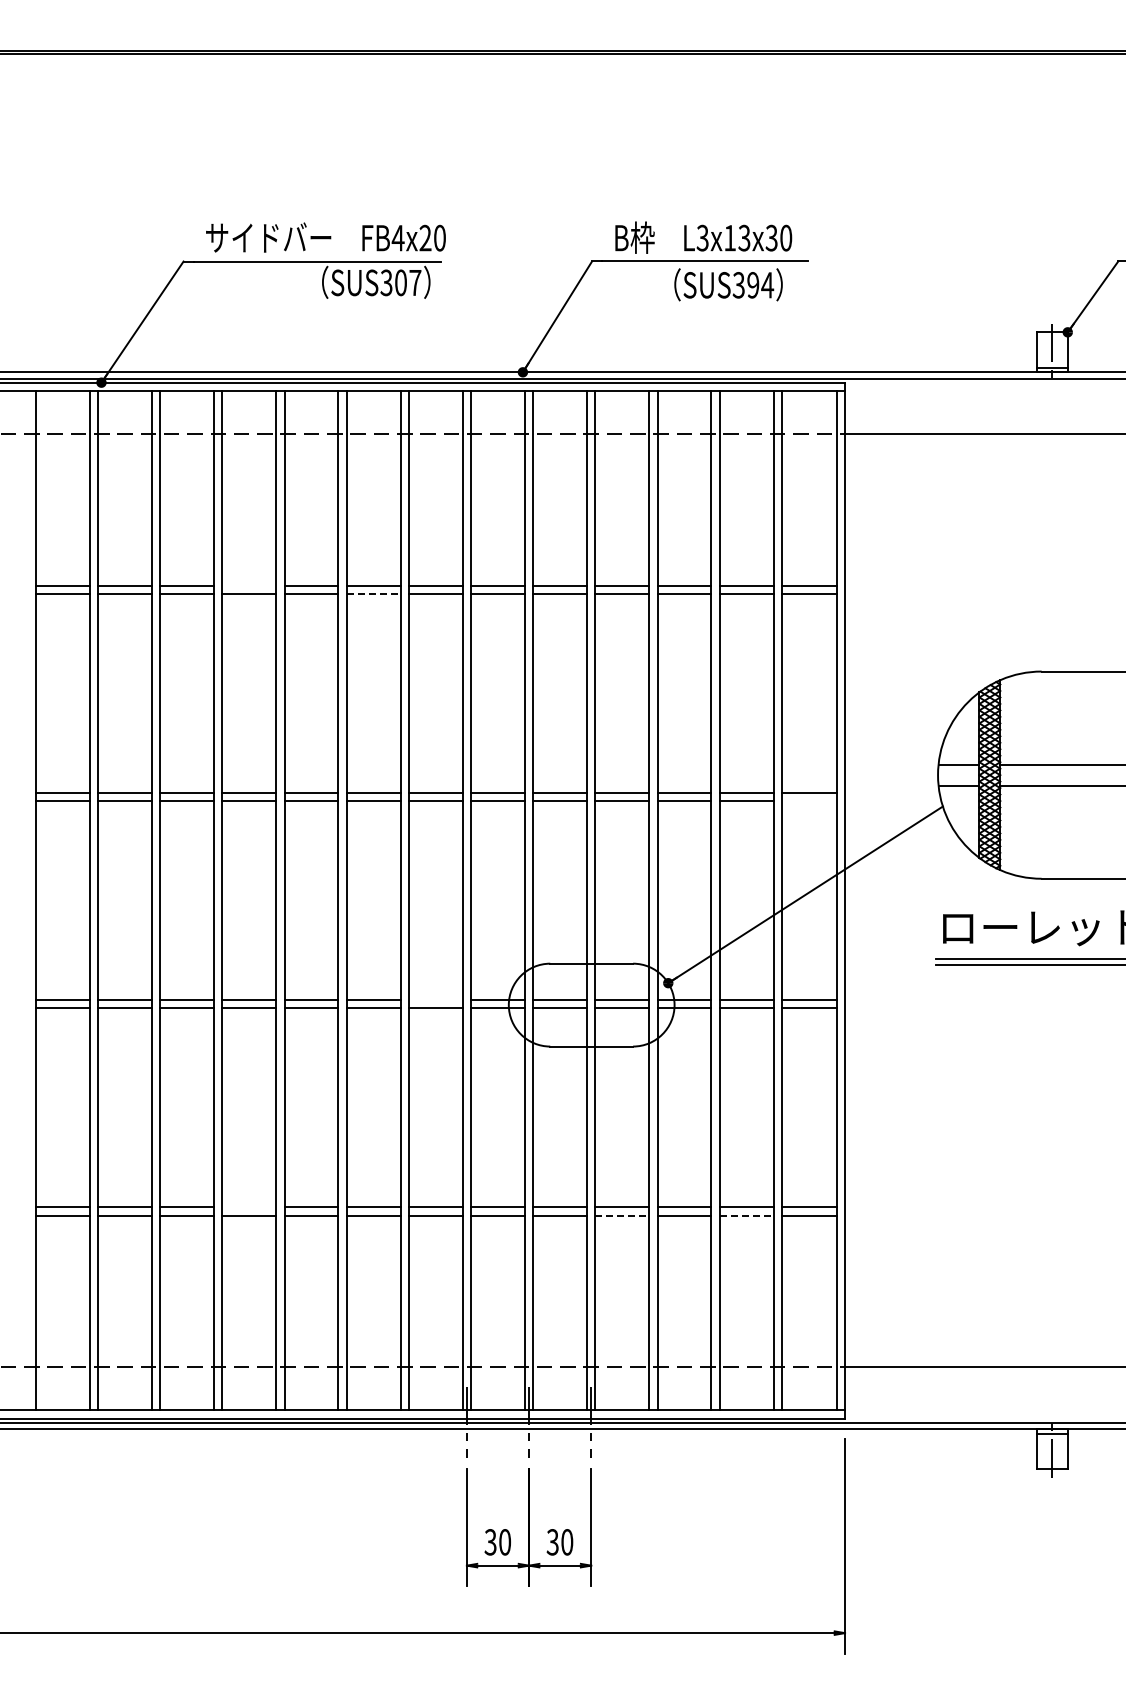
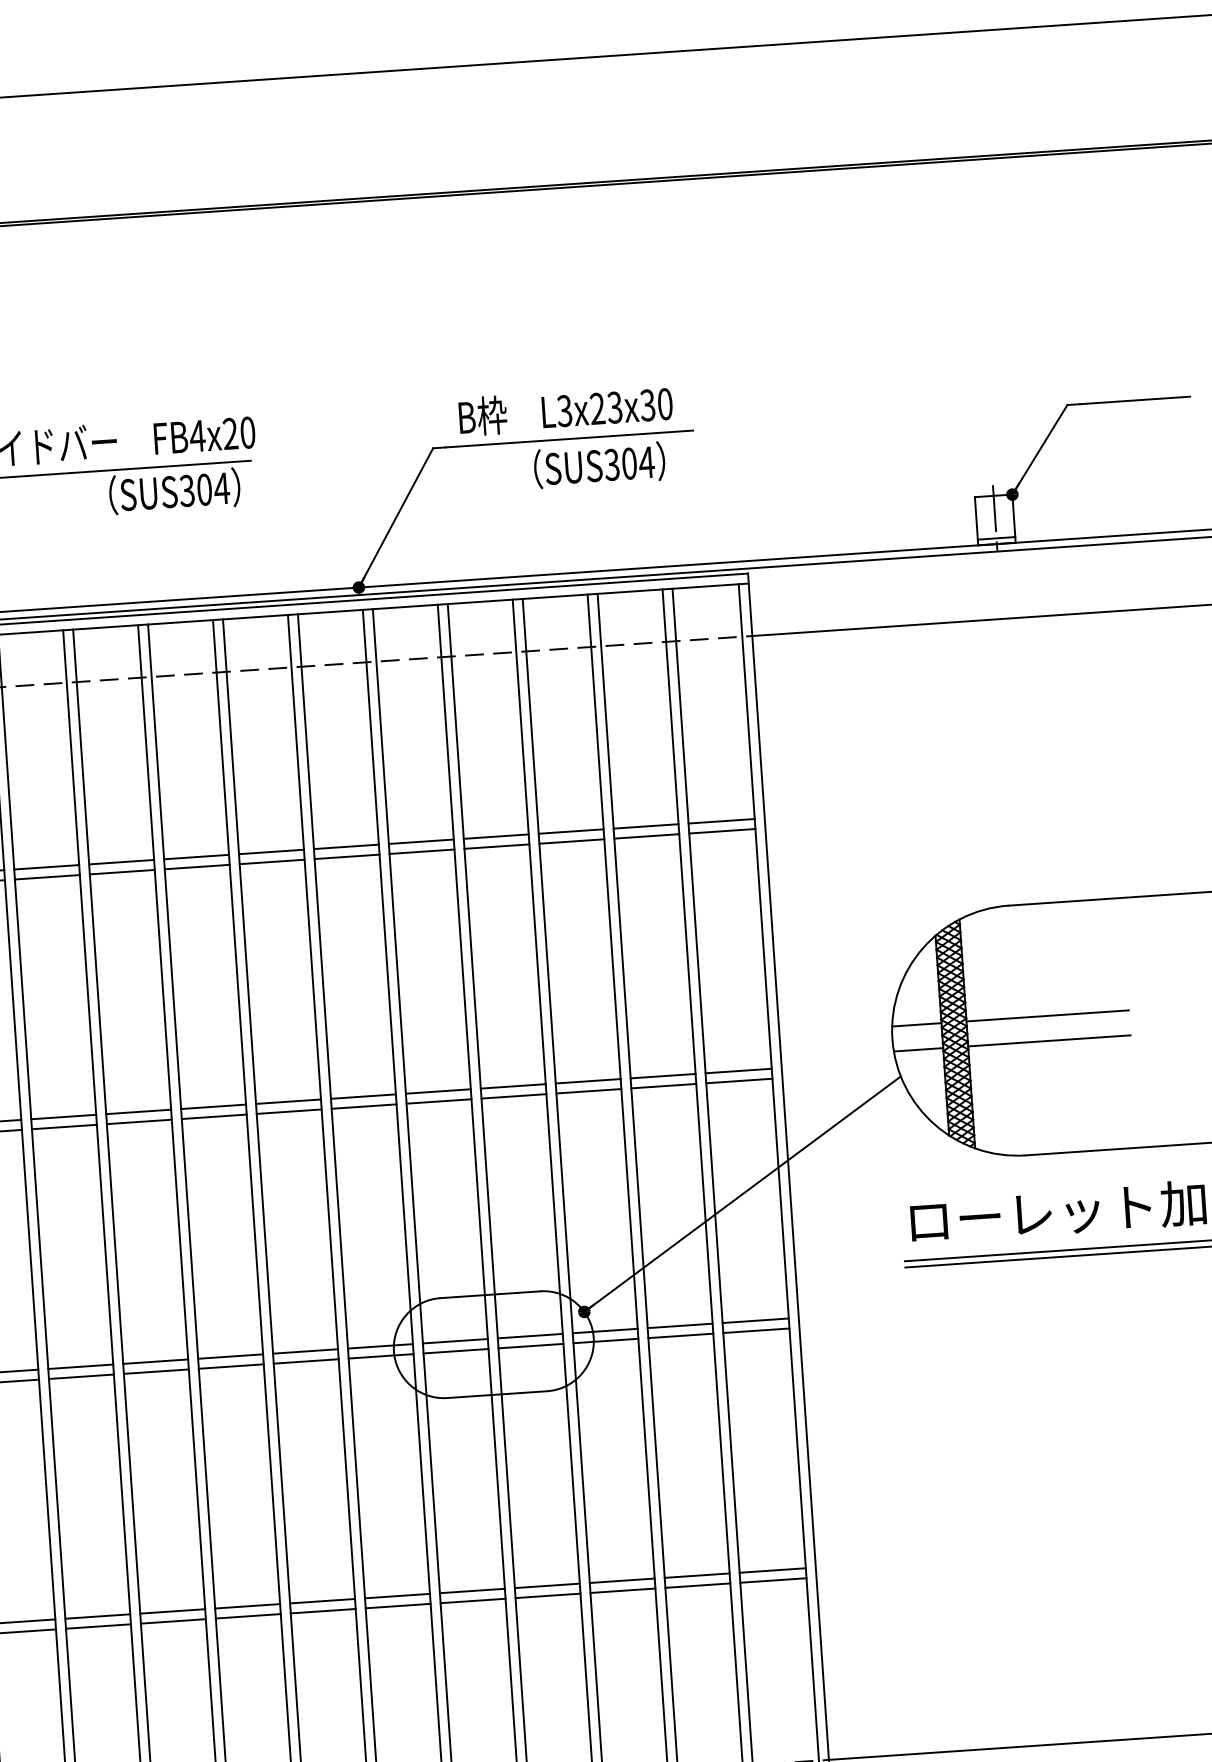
text: (730, 237) -> (598, 407), L3x13x30 -> L3x23x30
text: (414, 282) -> (220, 488), SUS307 -> SUS304
text: (753, 285) -> (629, 463), SUS394 -> SUS304
line: (249, 585) -> (46, 866), added
line: (373, 594) -> (197, 867), dashed -> solid
line: (808, 801) -> (738, 1081), added
line: (435, 1000) -> (305, 1351), added
line: (249, 1207) -> (97, 1616), added
line: (622, 1215) -> (548, 1595), dashed -> solid
line: (746, 1215) -> (697, 1585), dashed -> solid

